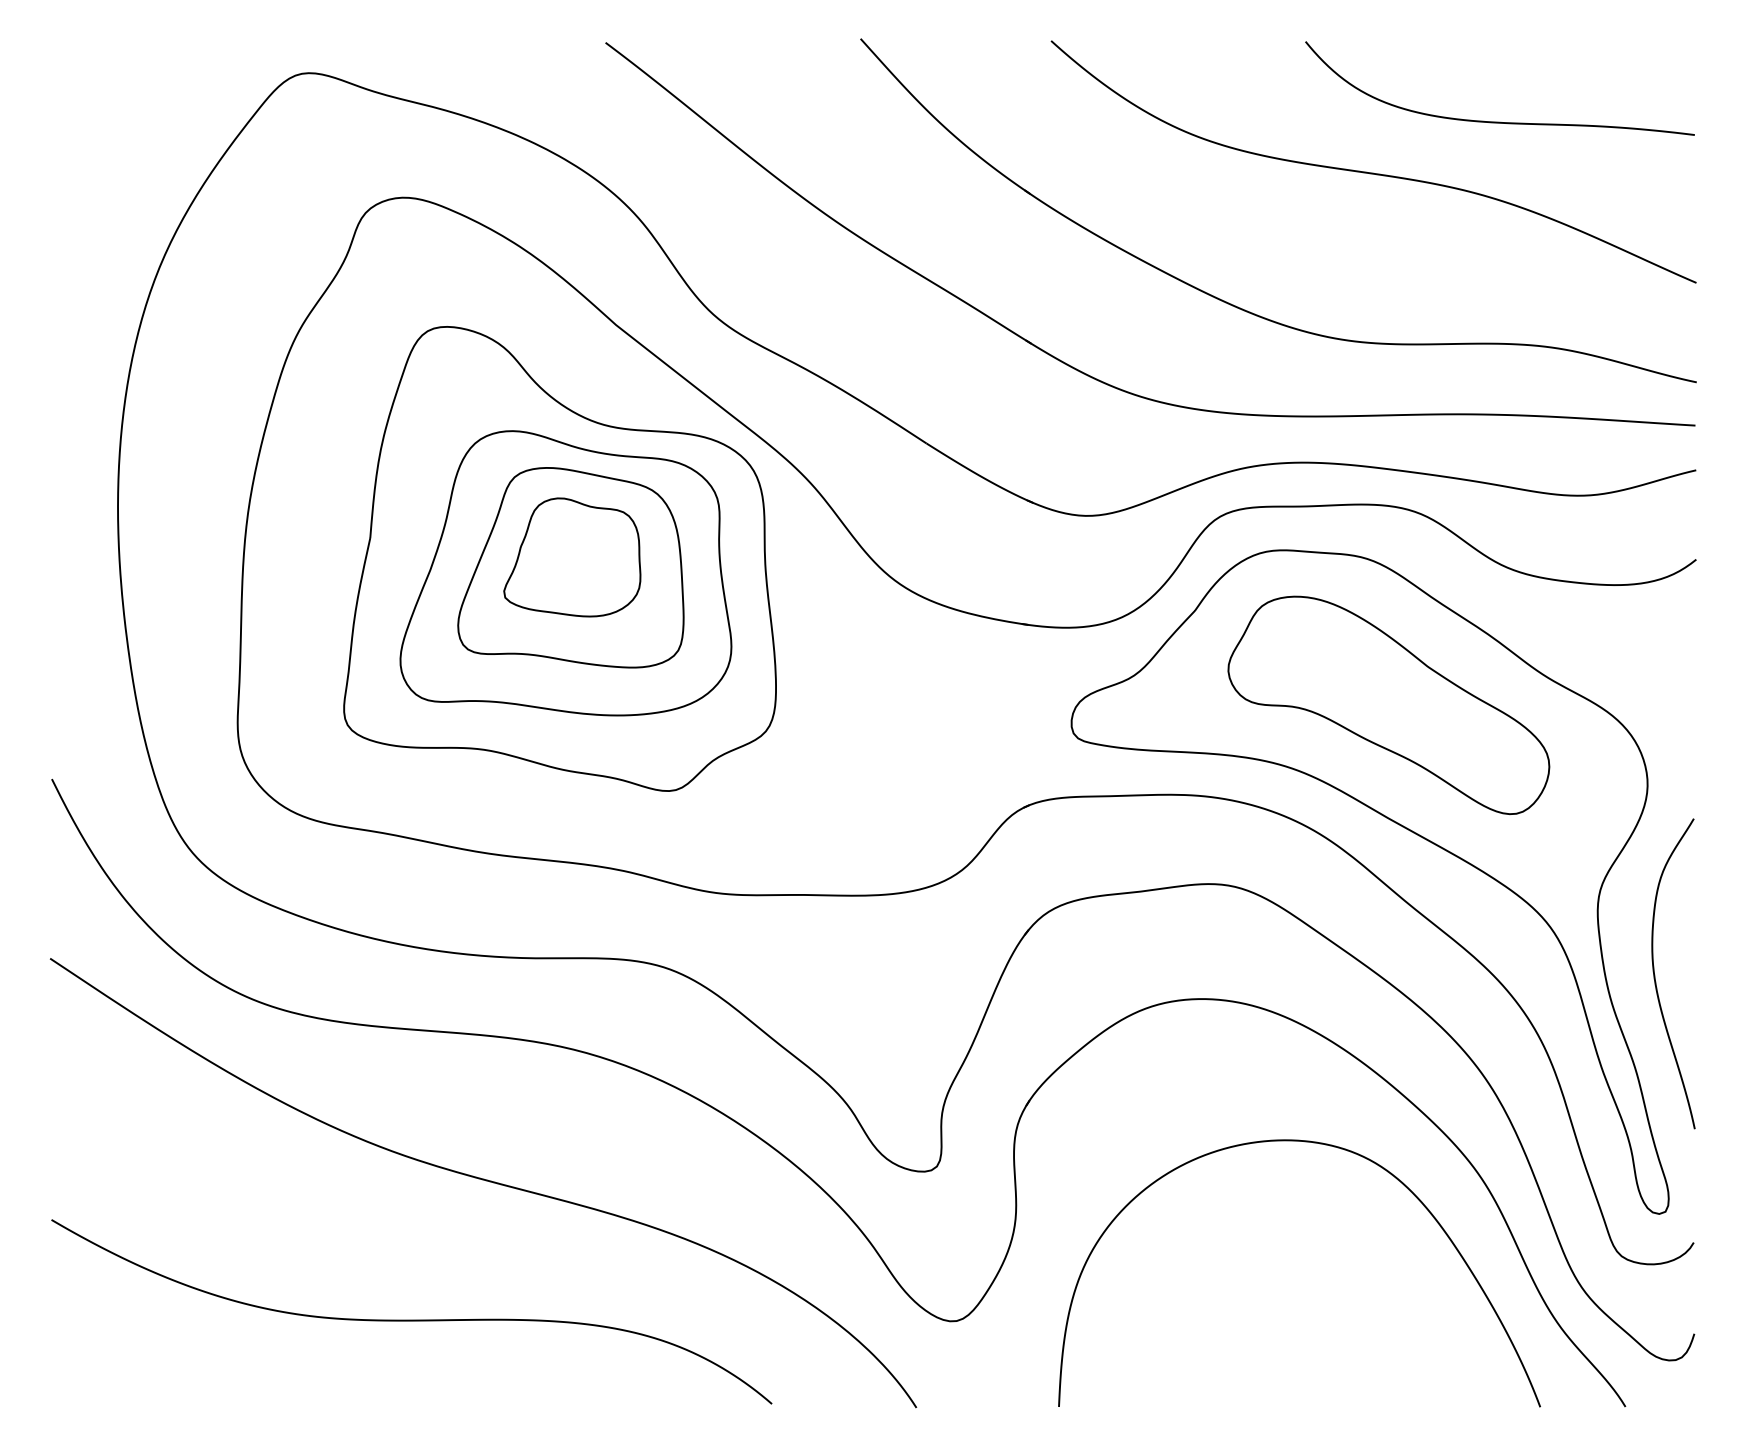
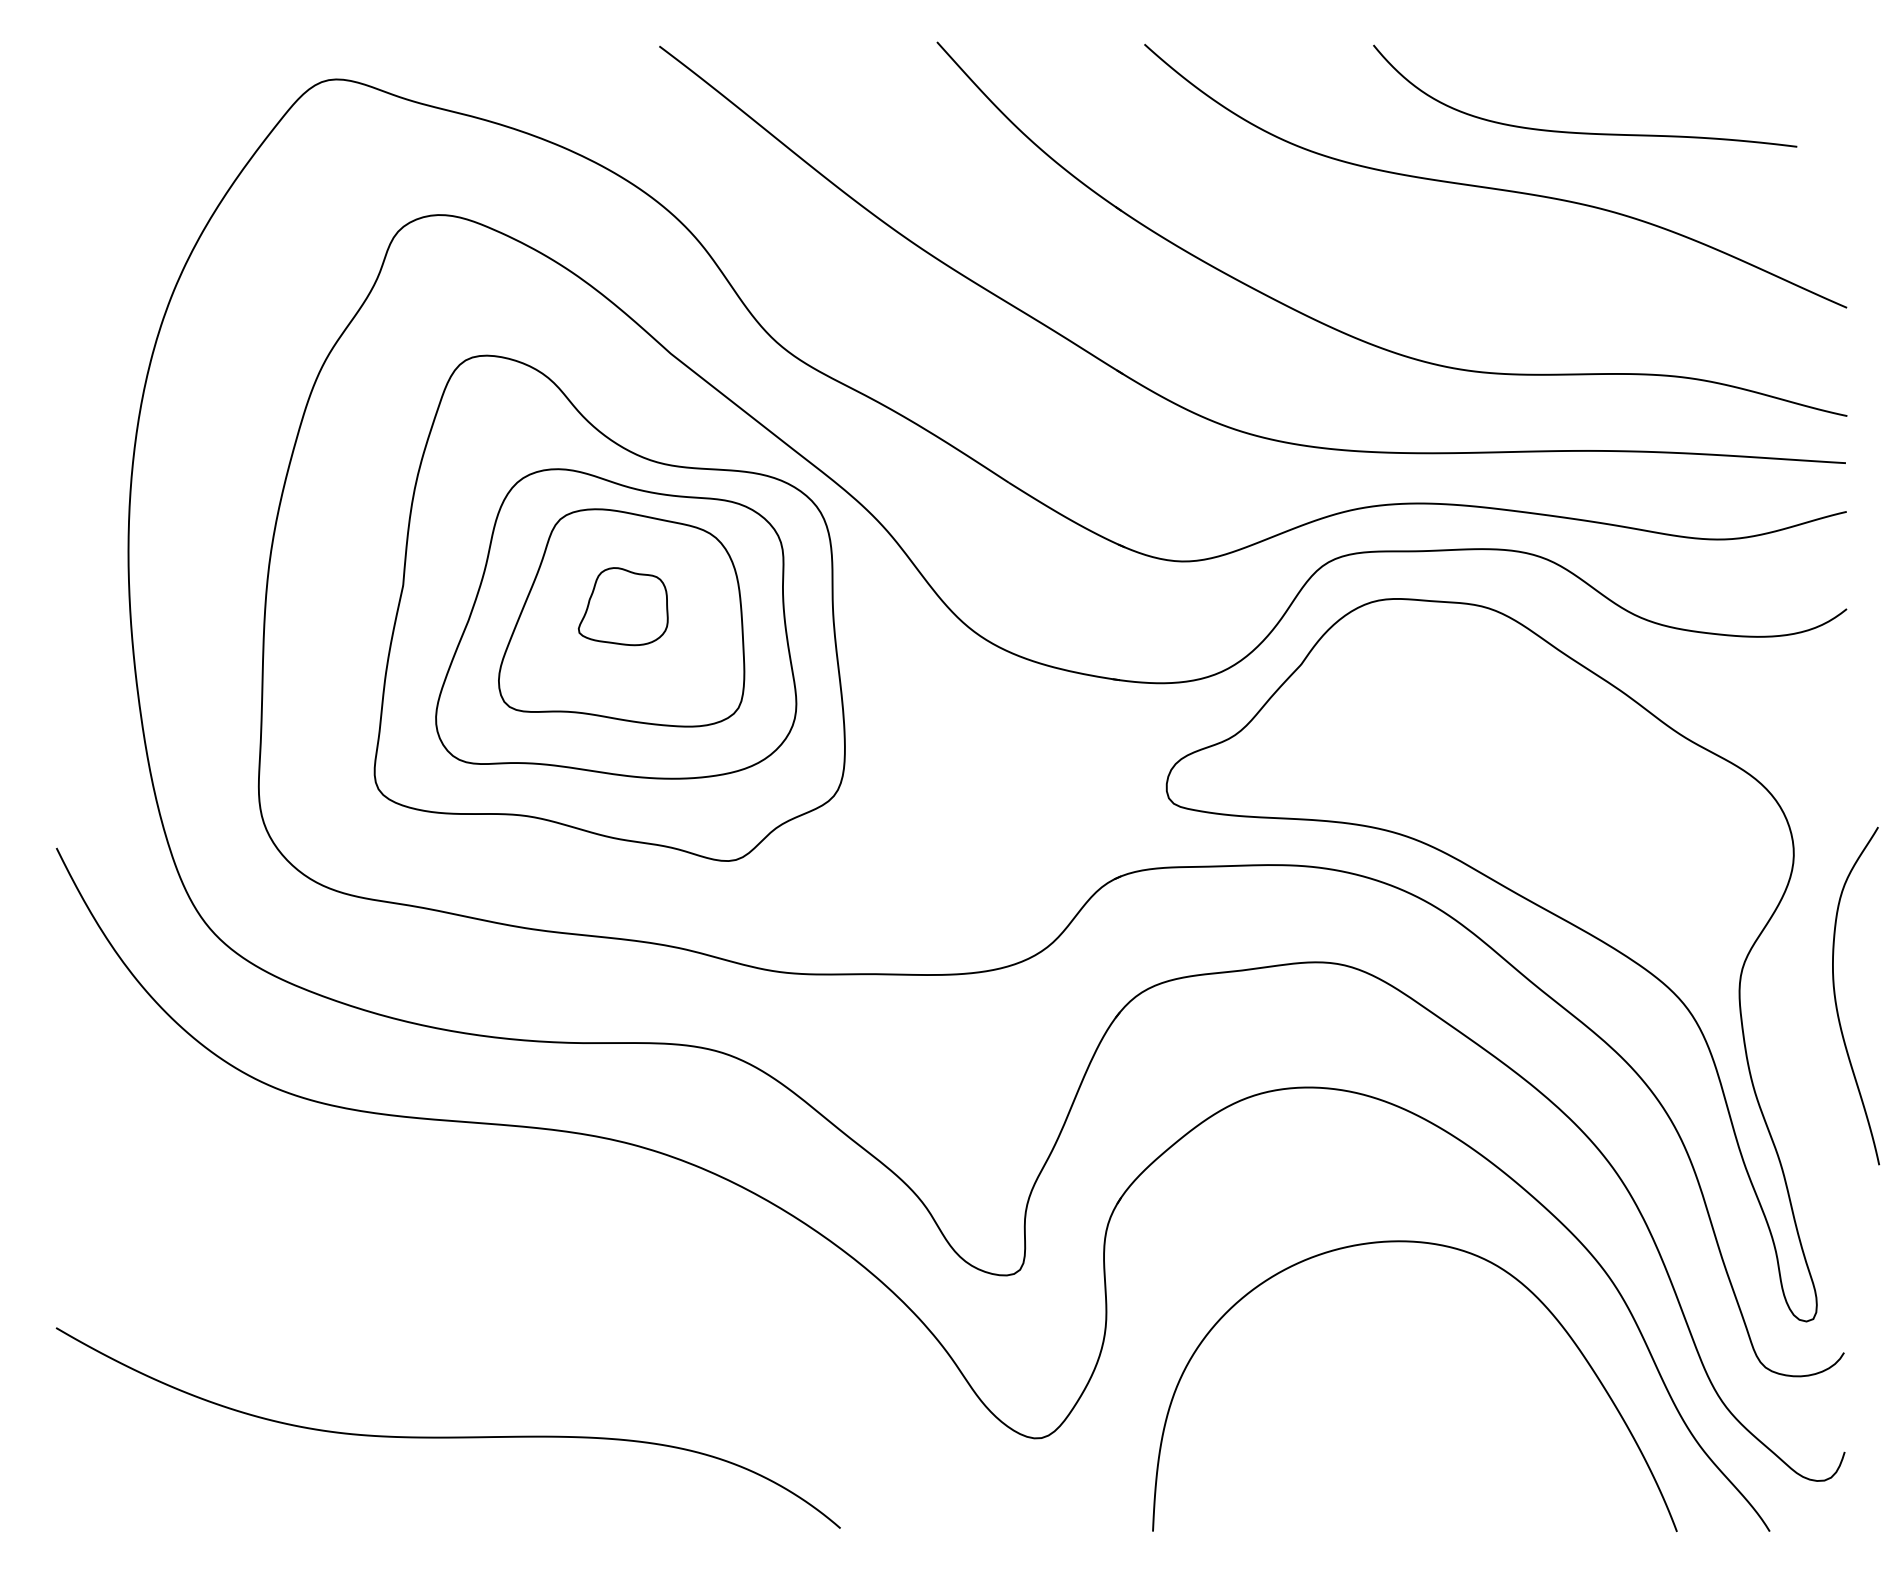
curve: (1500, 121) -> (1585, 132), moved
part: (572, 557) -> (623, 606), size x0.6
part: (1388, 705) -> (1511, 767), removed
curve: (1655, 976) -> (1836, 998), moved
curve: (484, 1180) -> (527, 1285), removed

